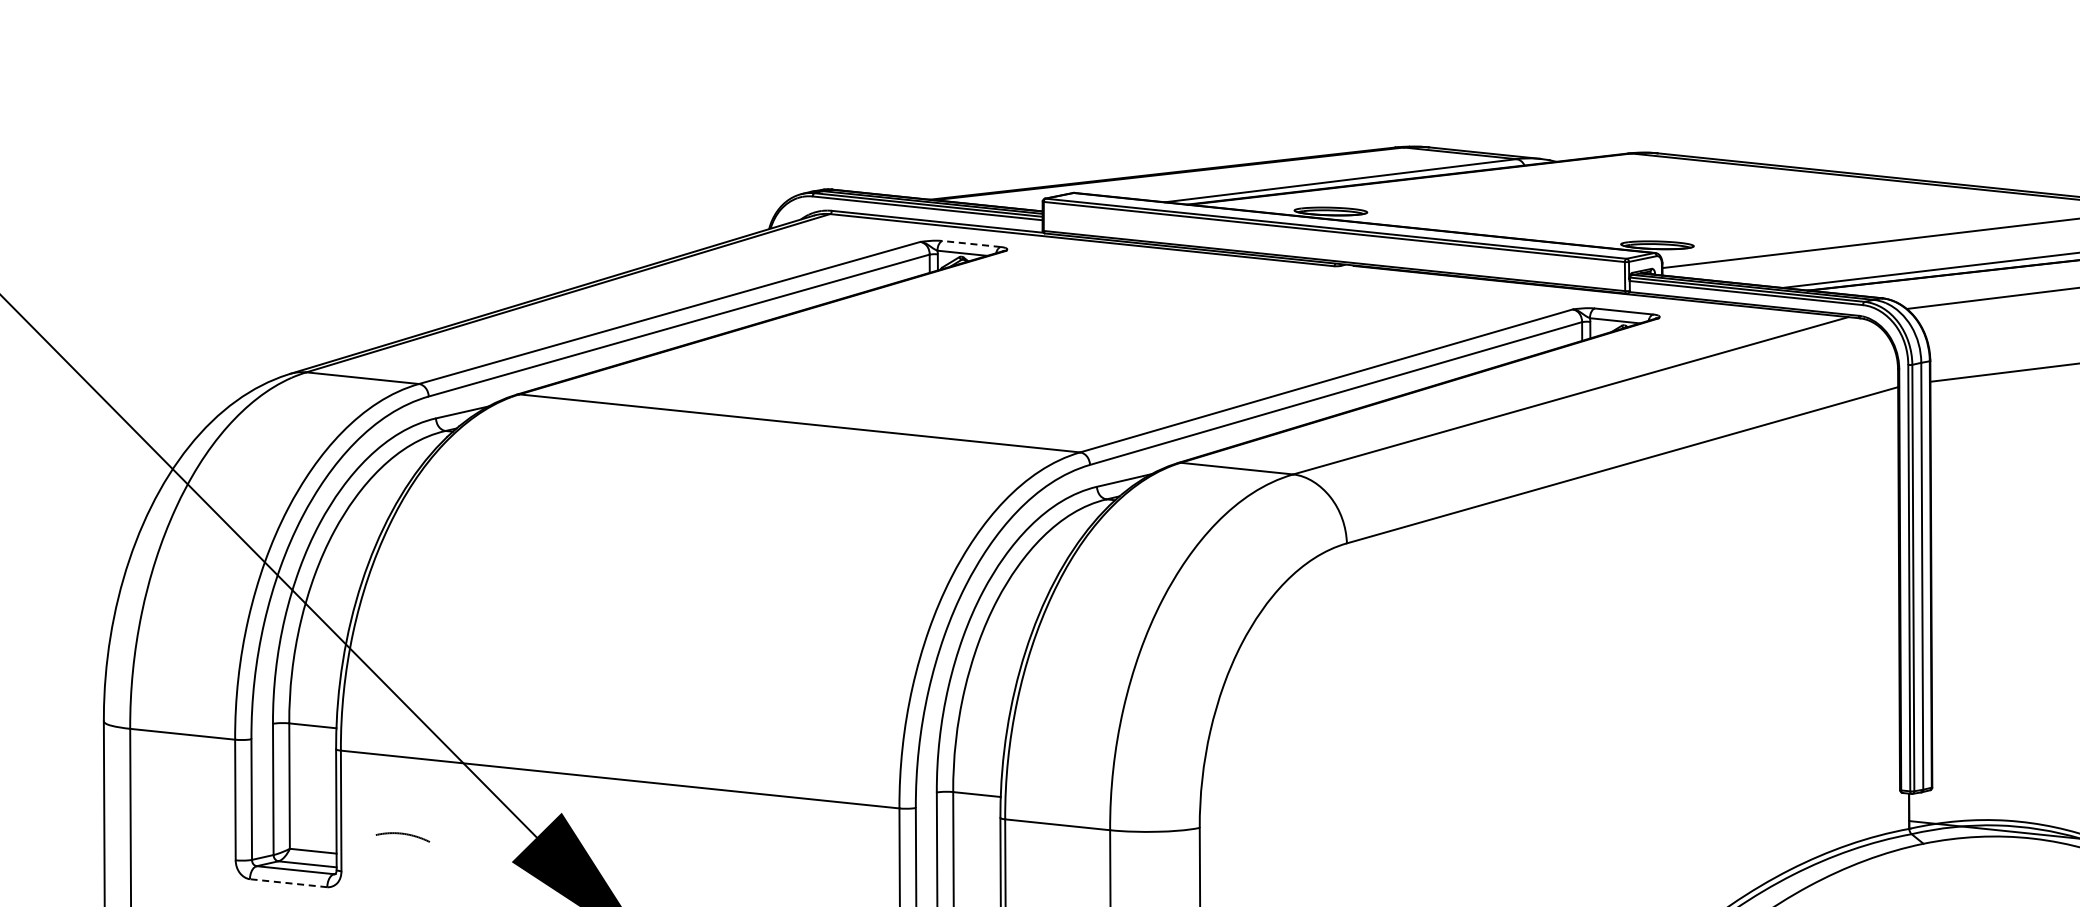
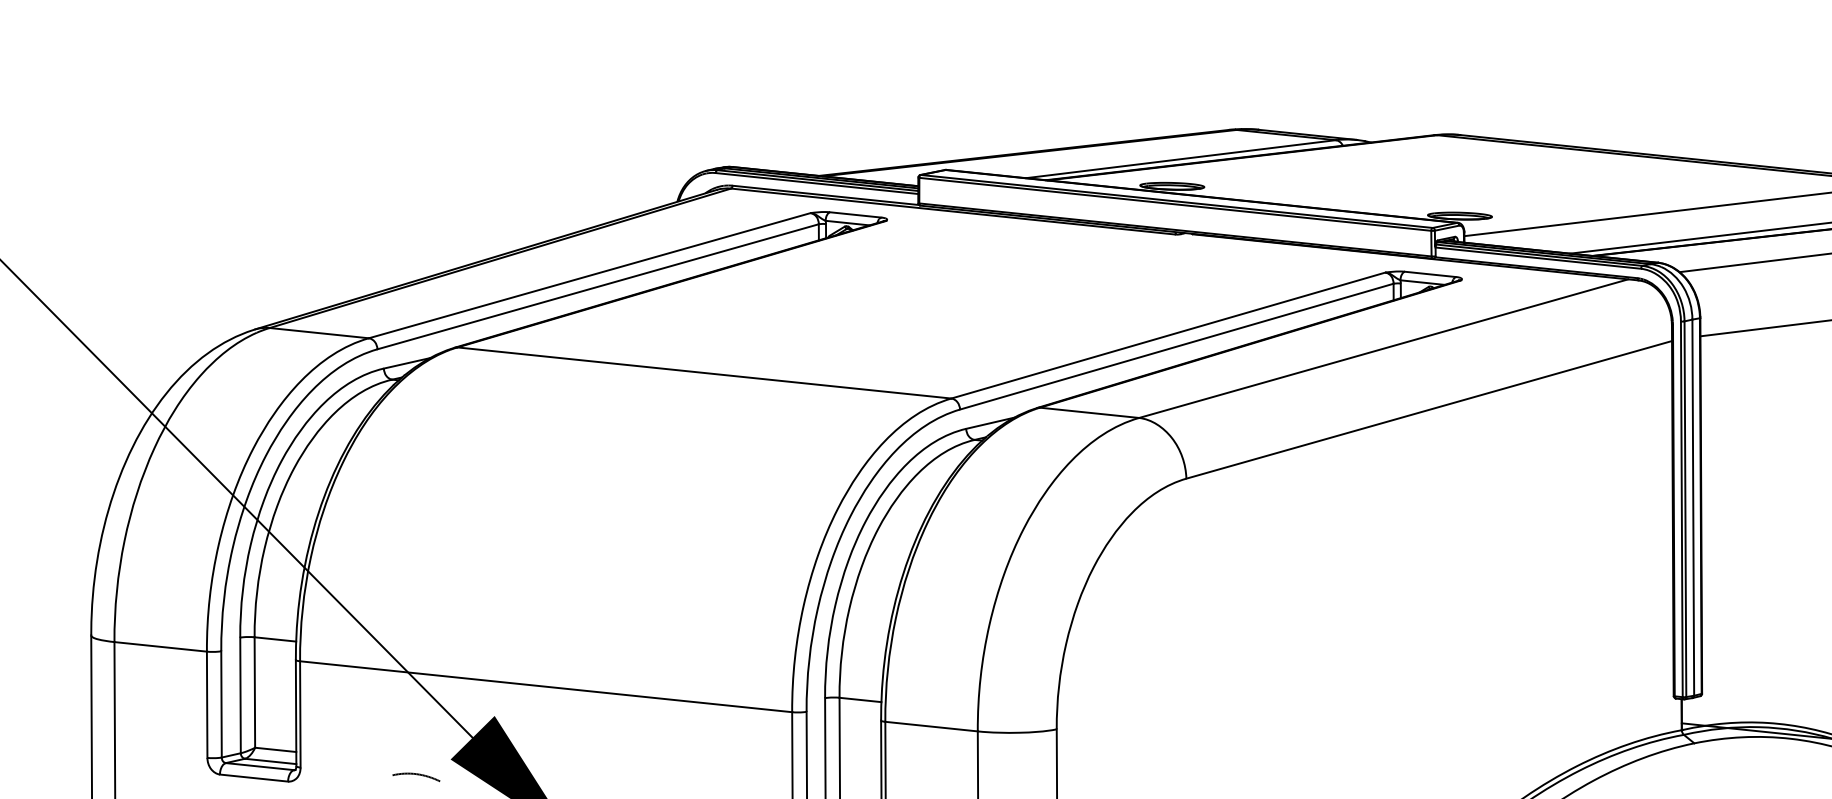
line: (971, 243) -> (855, 214), dashed -> solid
curve: (402, 834) -> (416, 774), moved
line: (288, 883) -> (253, 778), dashed -> solid

